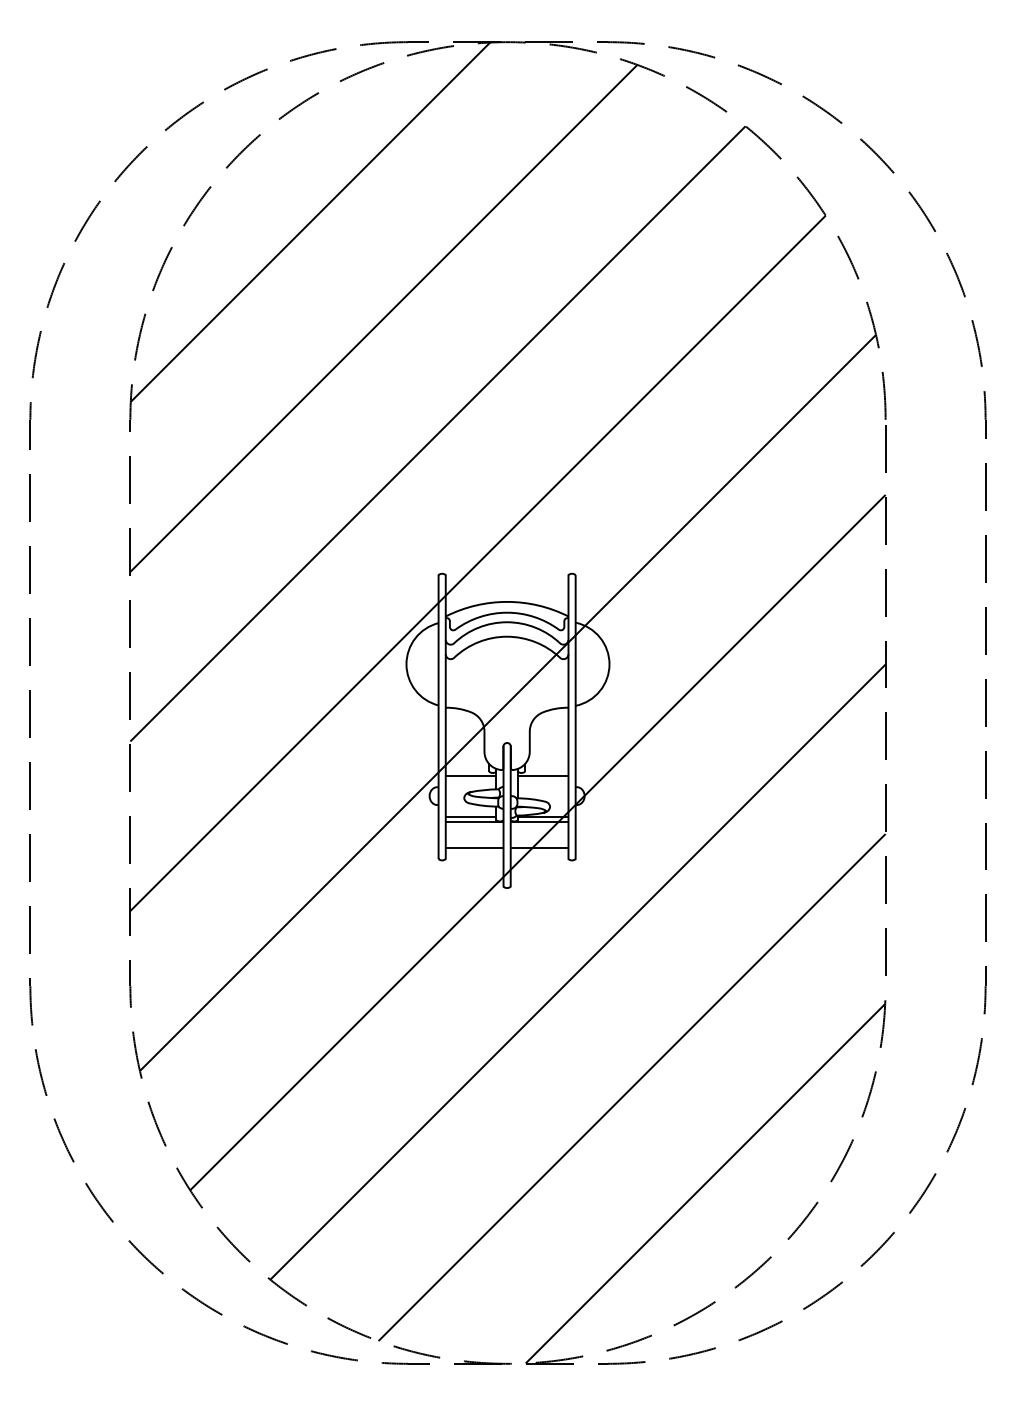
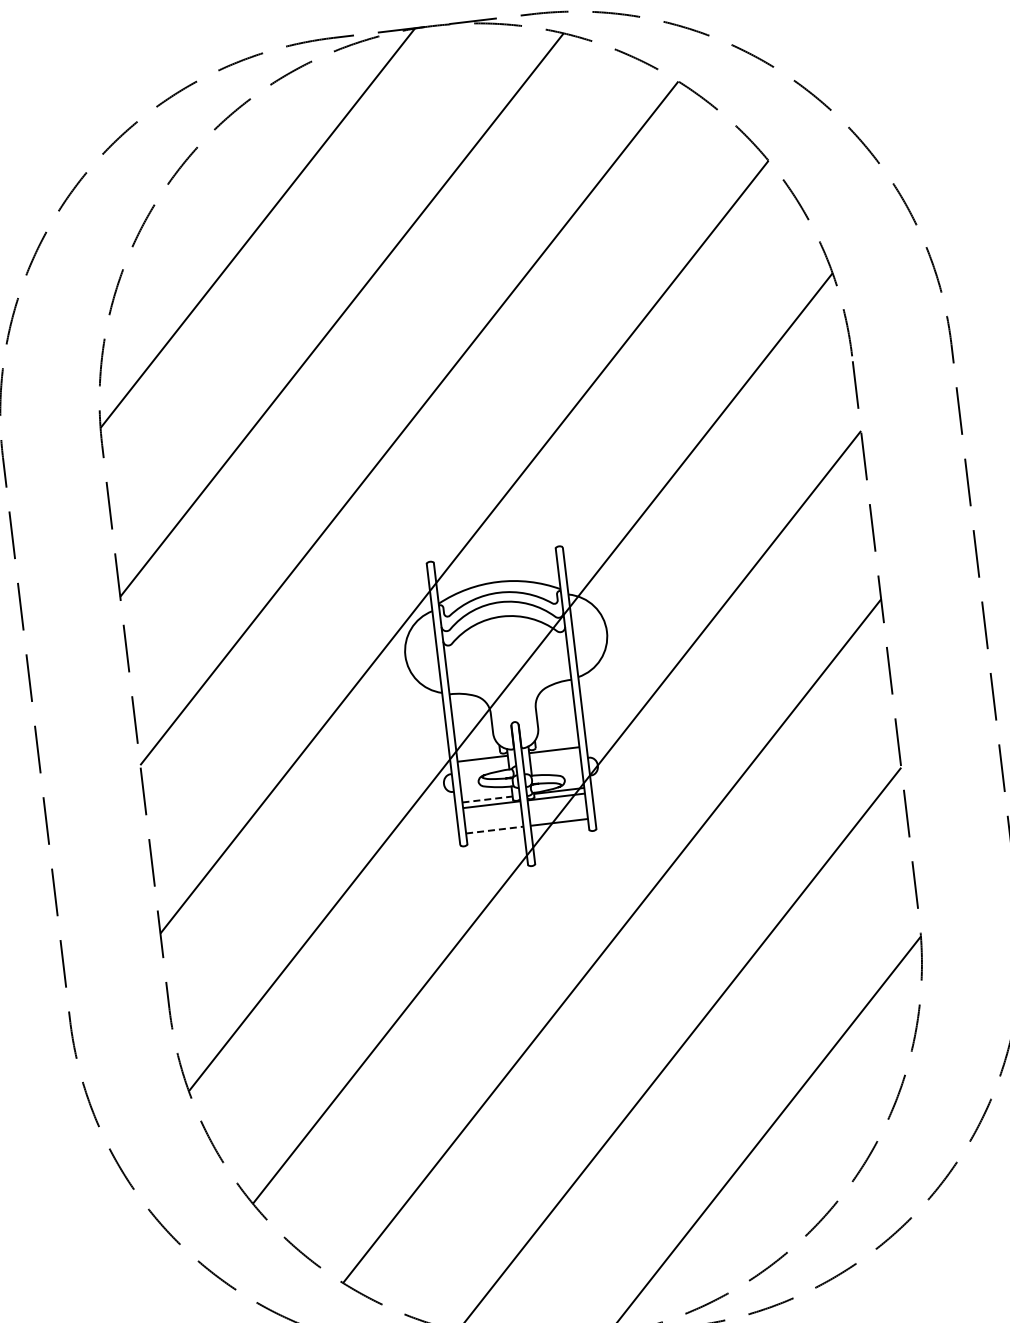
line: (471, 816) -> (487, 799), solid -> dashed
line: (474, 847) -> (494, 829), solid -> dashed

